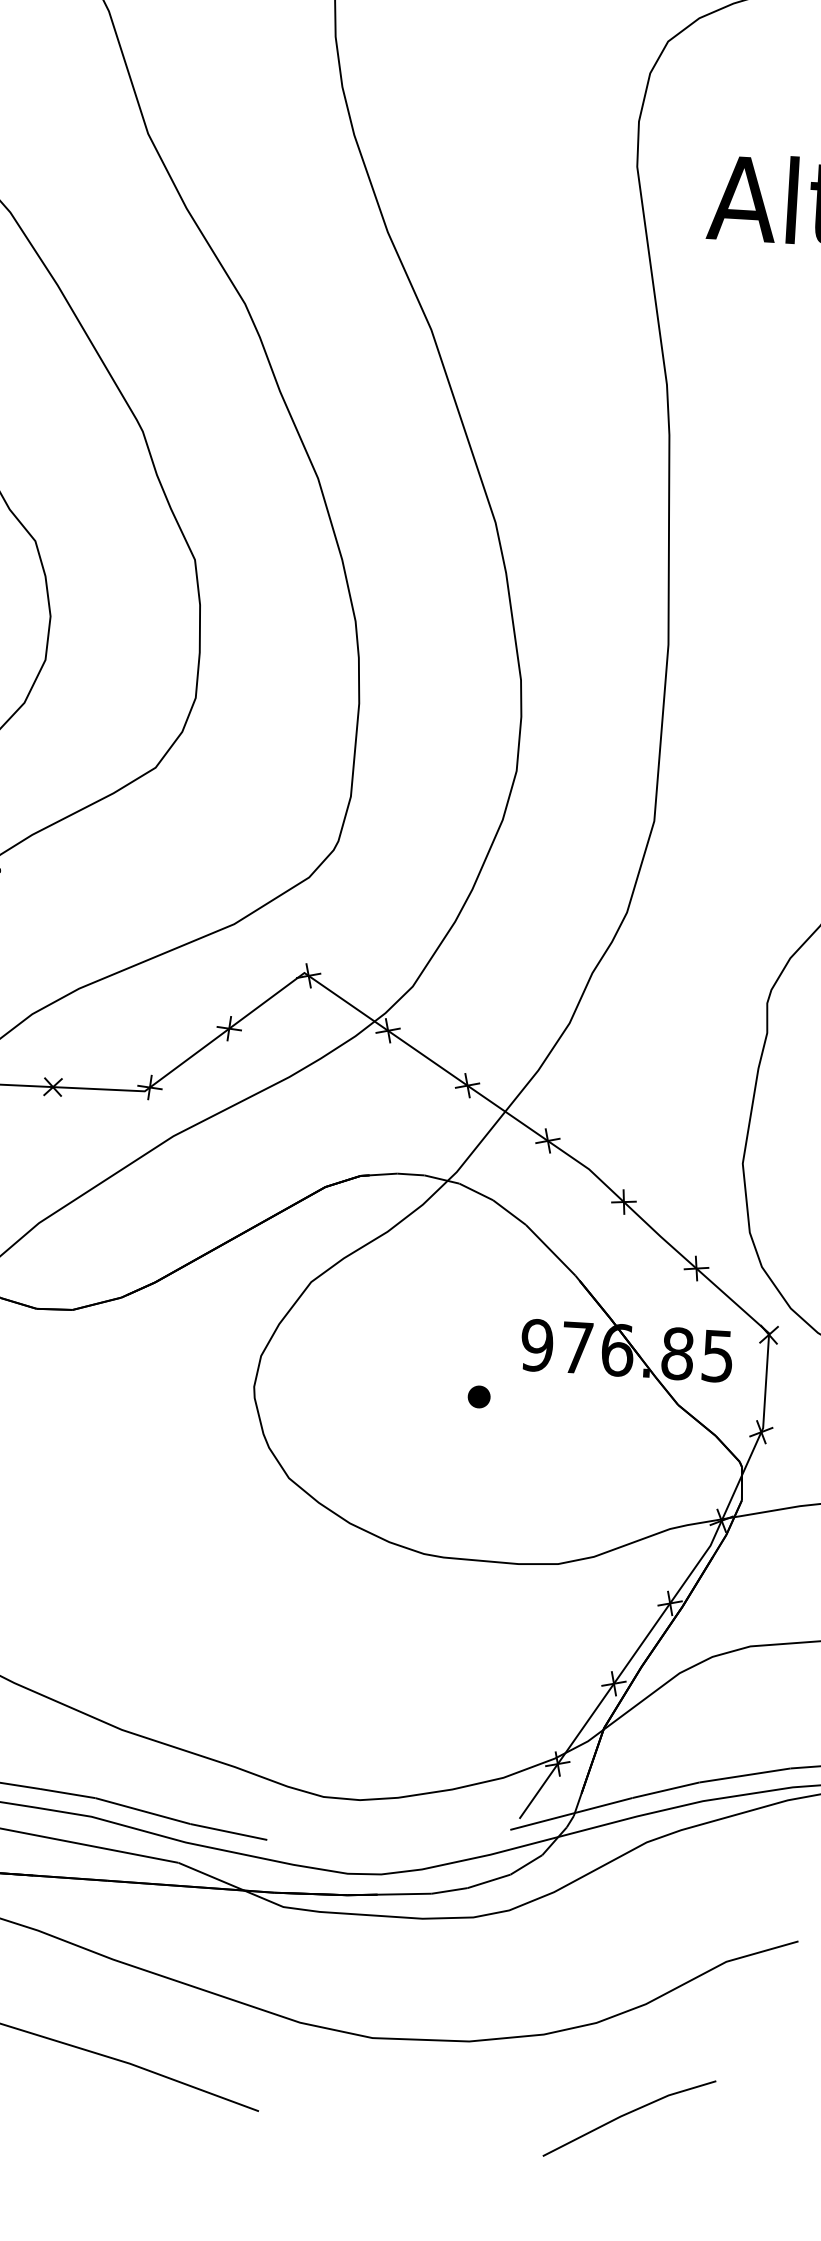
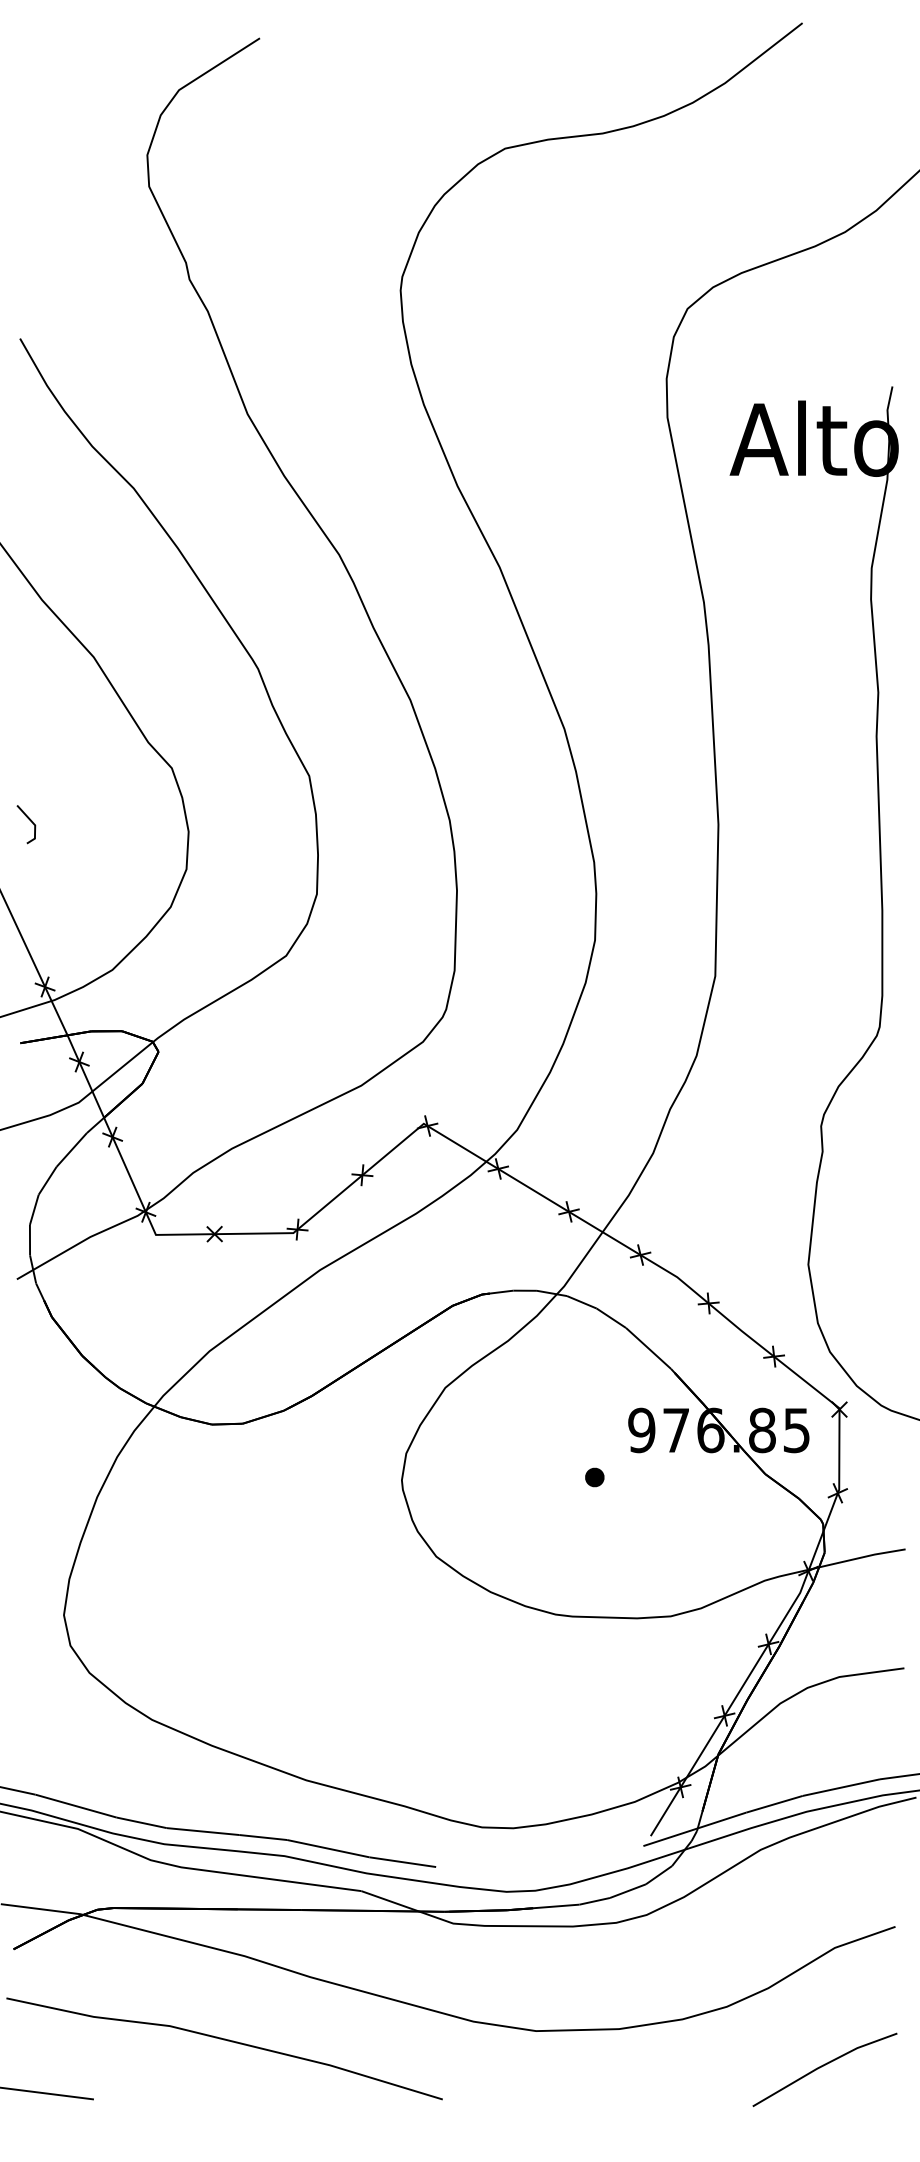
line: (627, 2114) -> (823, 2066), moved

